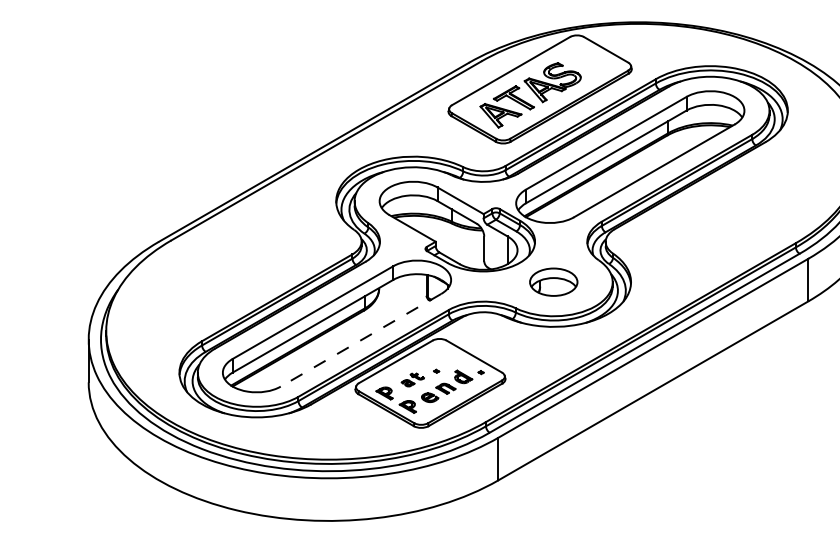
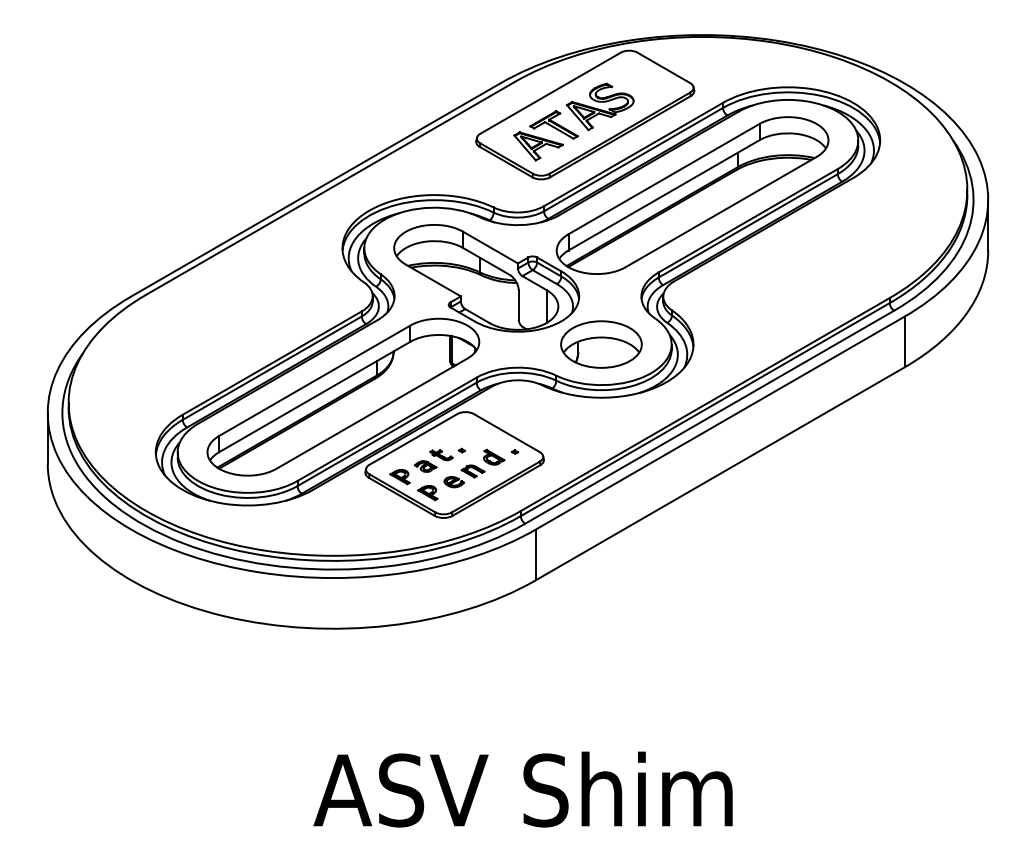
part: (553, 282) -> (601, 344), size x1.43
line: (360, 340) -> (371, 413), dashed -> solid
part: (412, 379) -> (433, 460), size x1.43

